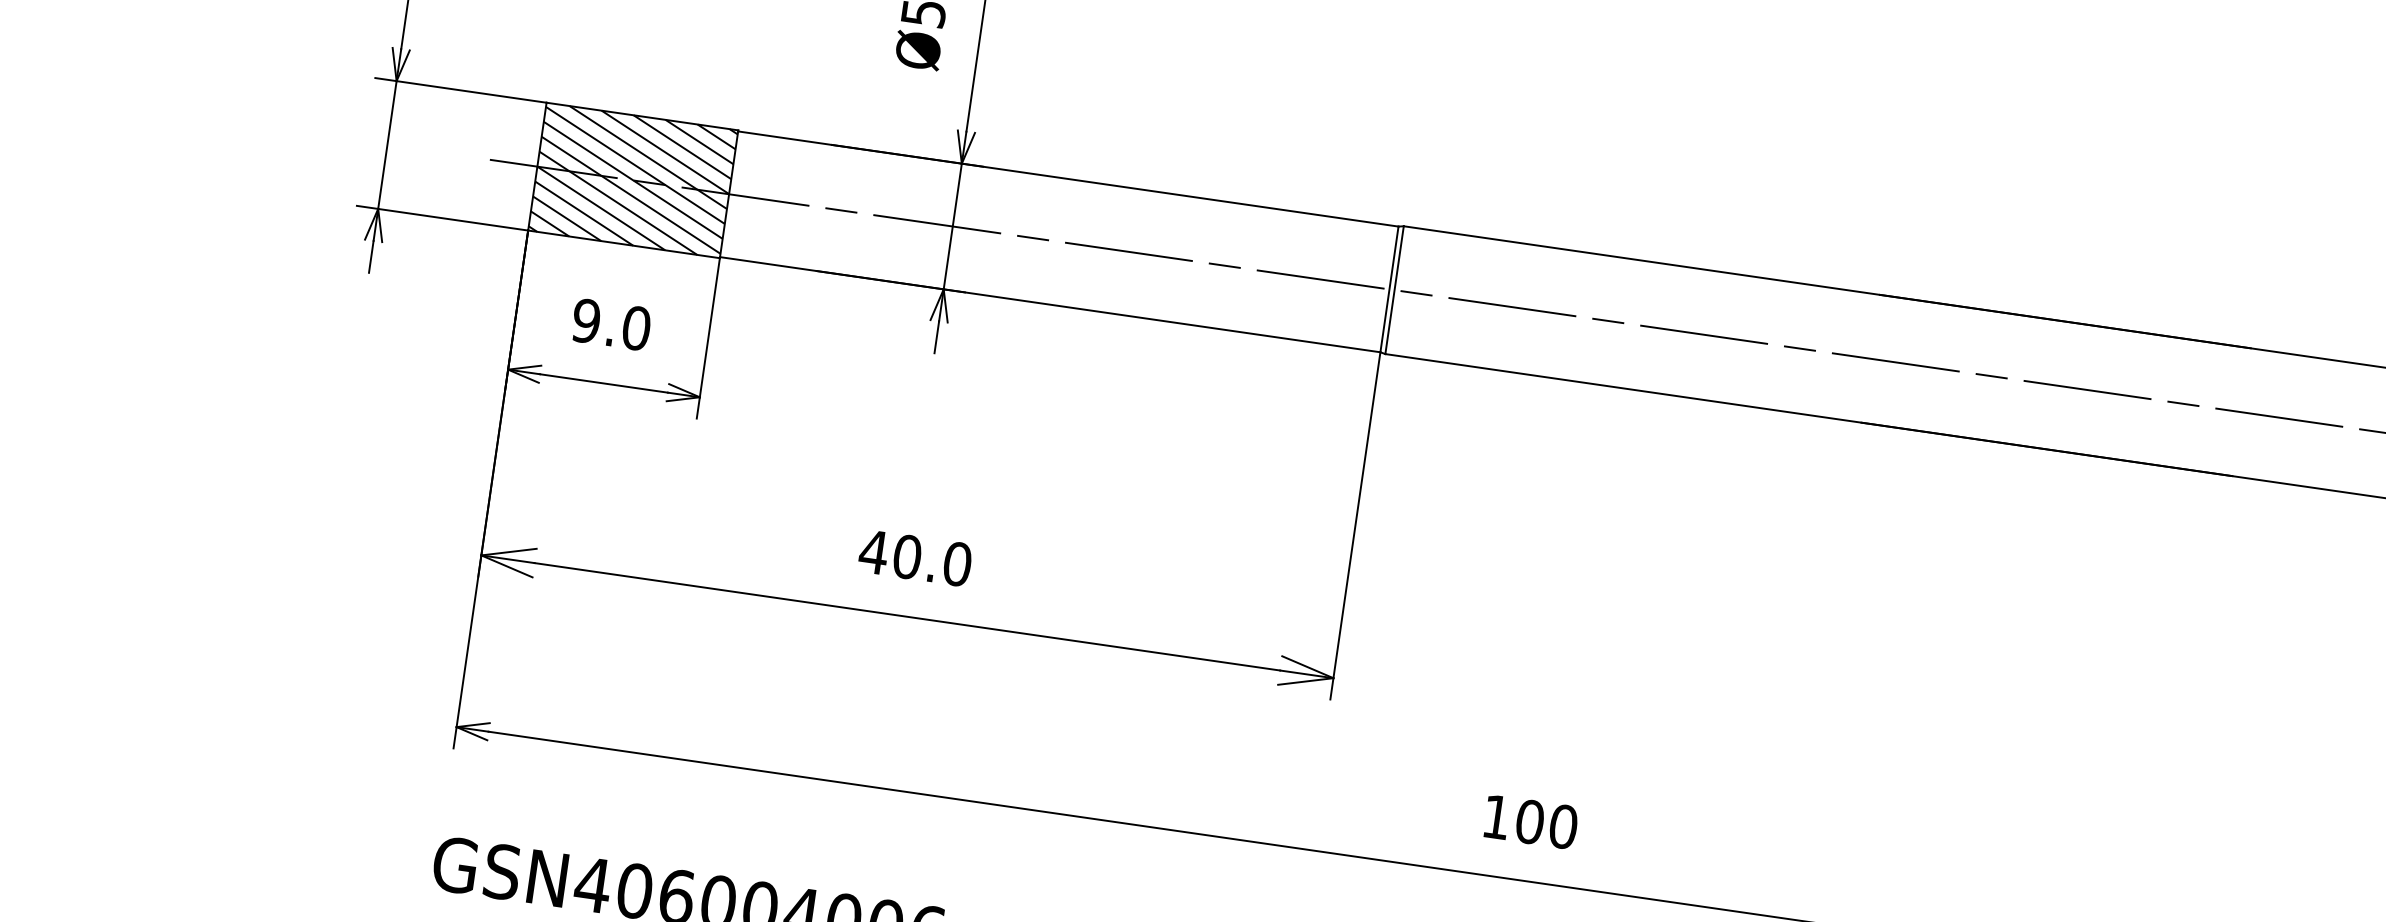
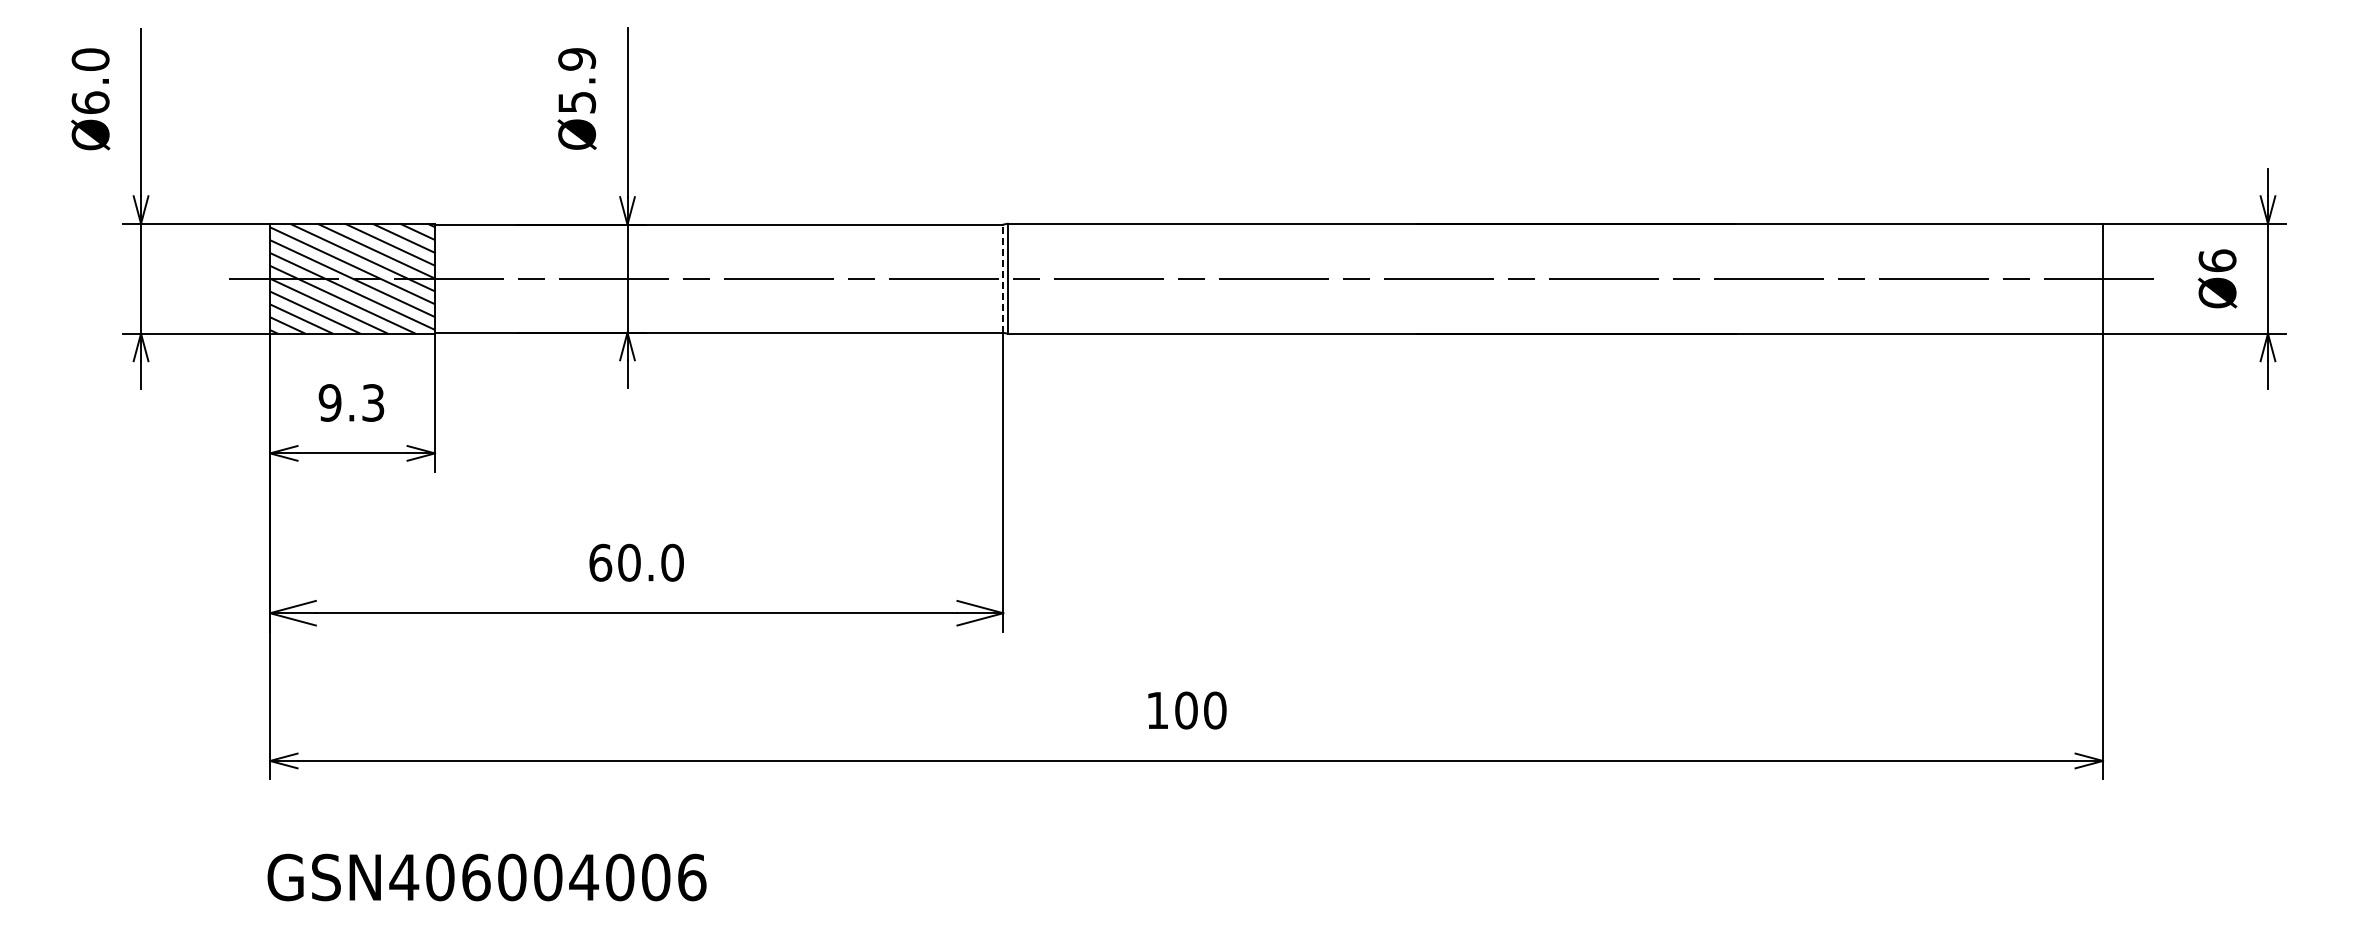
line: (1389, 289) -> (1003, 278), solid -> dashed
text: (636, 327) -> (373, 402), 9.0 -> 9.3
text: (873, 551) -> (600, 562), 40.0 -> 60.0

